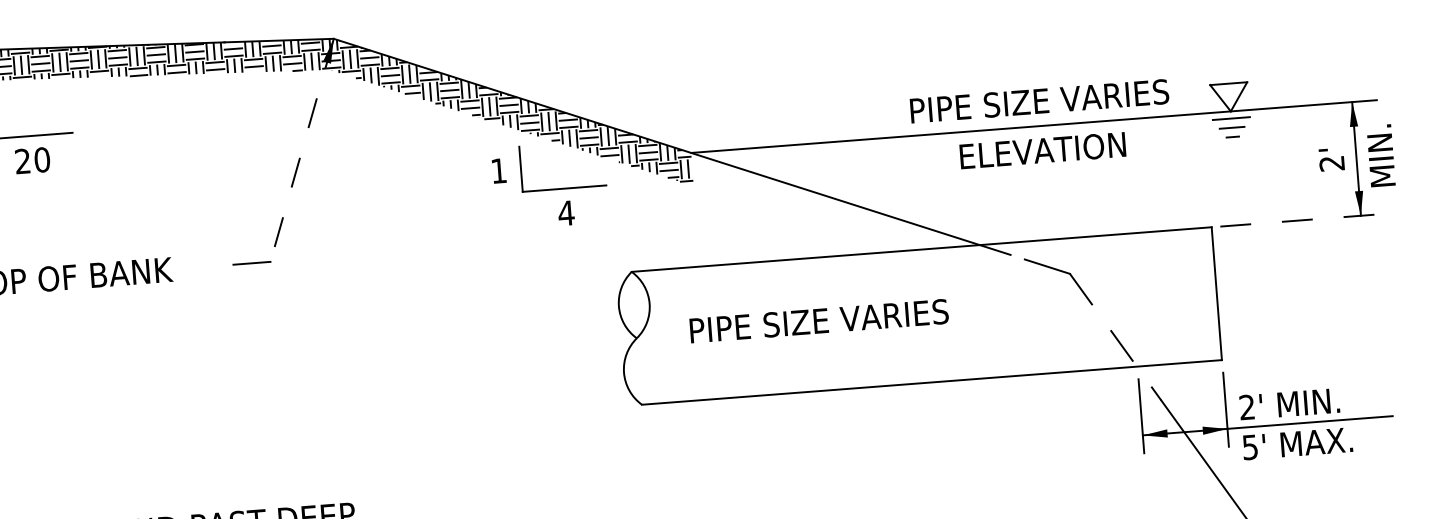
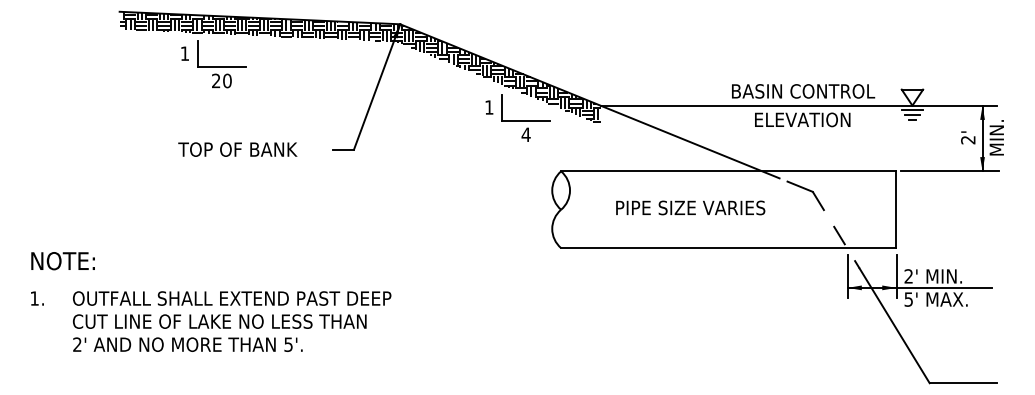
text: (1038, 101) -> (802, 91), PIPE SIZE VARIES -> BASIN CONTROL
line: (302, 149) -> (377, 86), dashed -> solid
line: (1303, 220) -> (949, 171), dashed -> solid
text: (818, 320) -> (690, 207), moved

